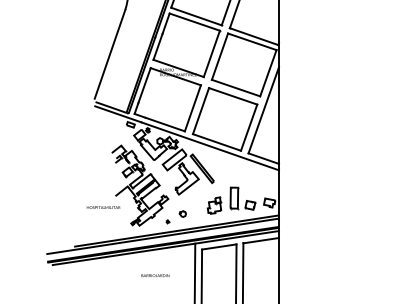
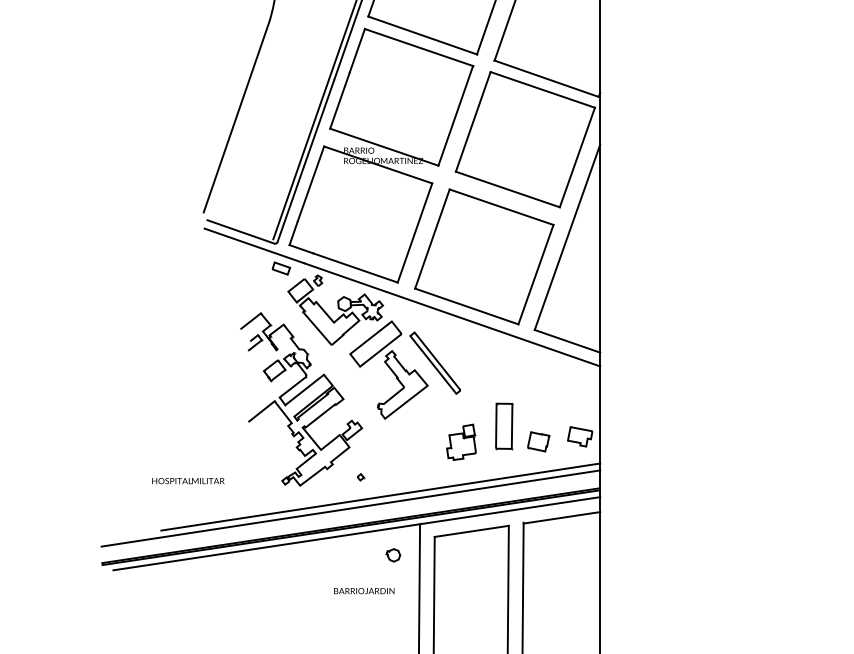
text: (103, 207) -> (188, 480), moved
part: (182, 213) -> (392, 554), moved
text: (155, 275) -> (364, 590), moved

